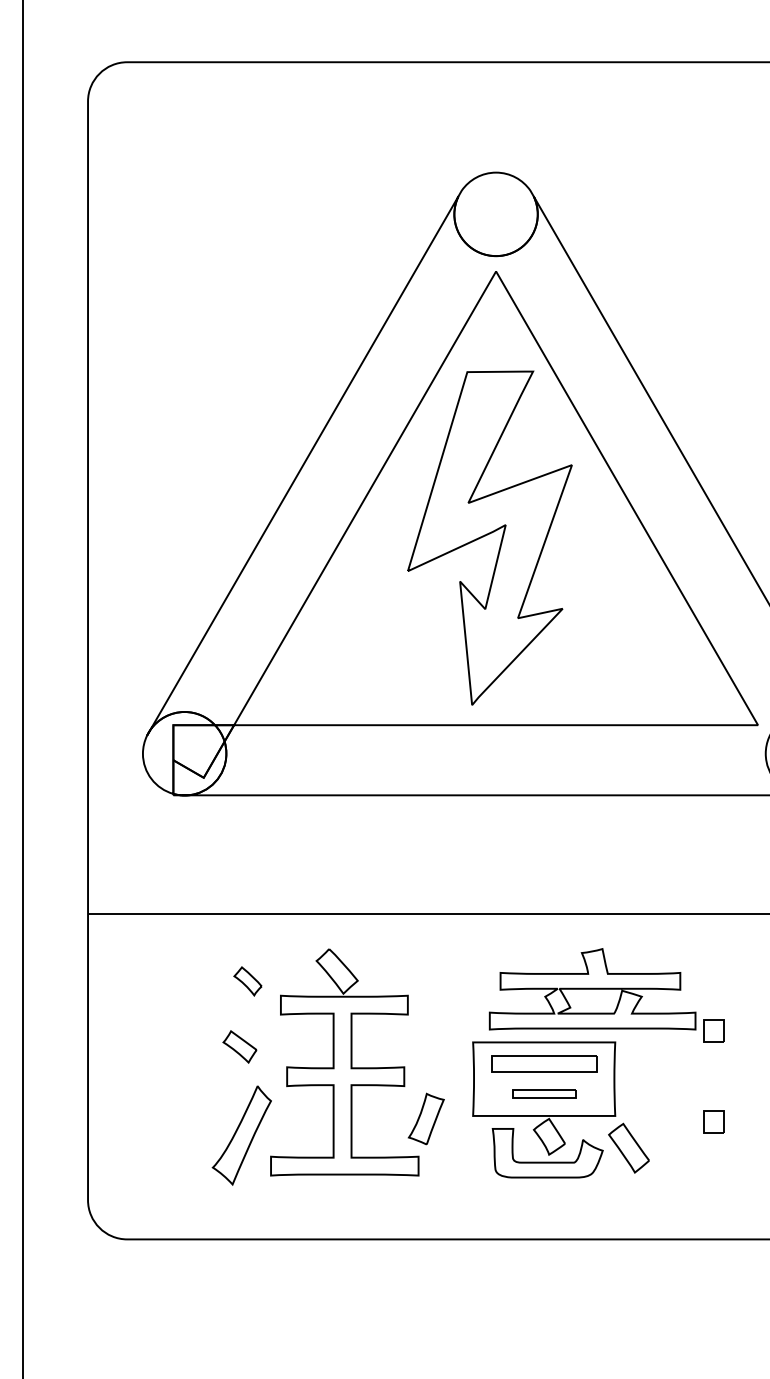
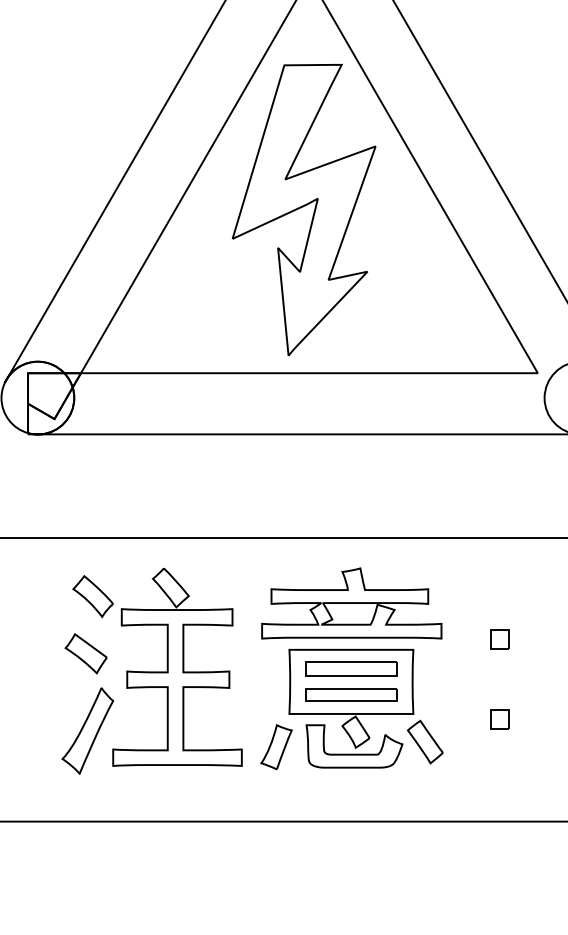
part: (247, 981) -> (92, 596), size x1.67
part: (592, 989) -> (351, 603), moved
part: (239, 1046) -> (85, 653), size x1.43
part: (544, 1093) -> (351, 694), size x1.67
part: (425, 1118) -> (275, 746), moved

